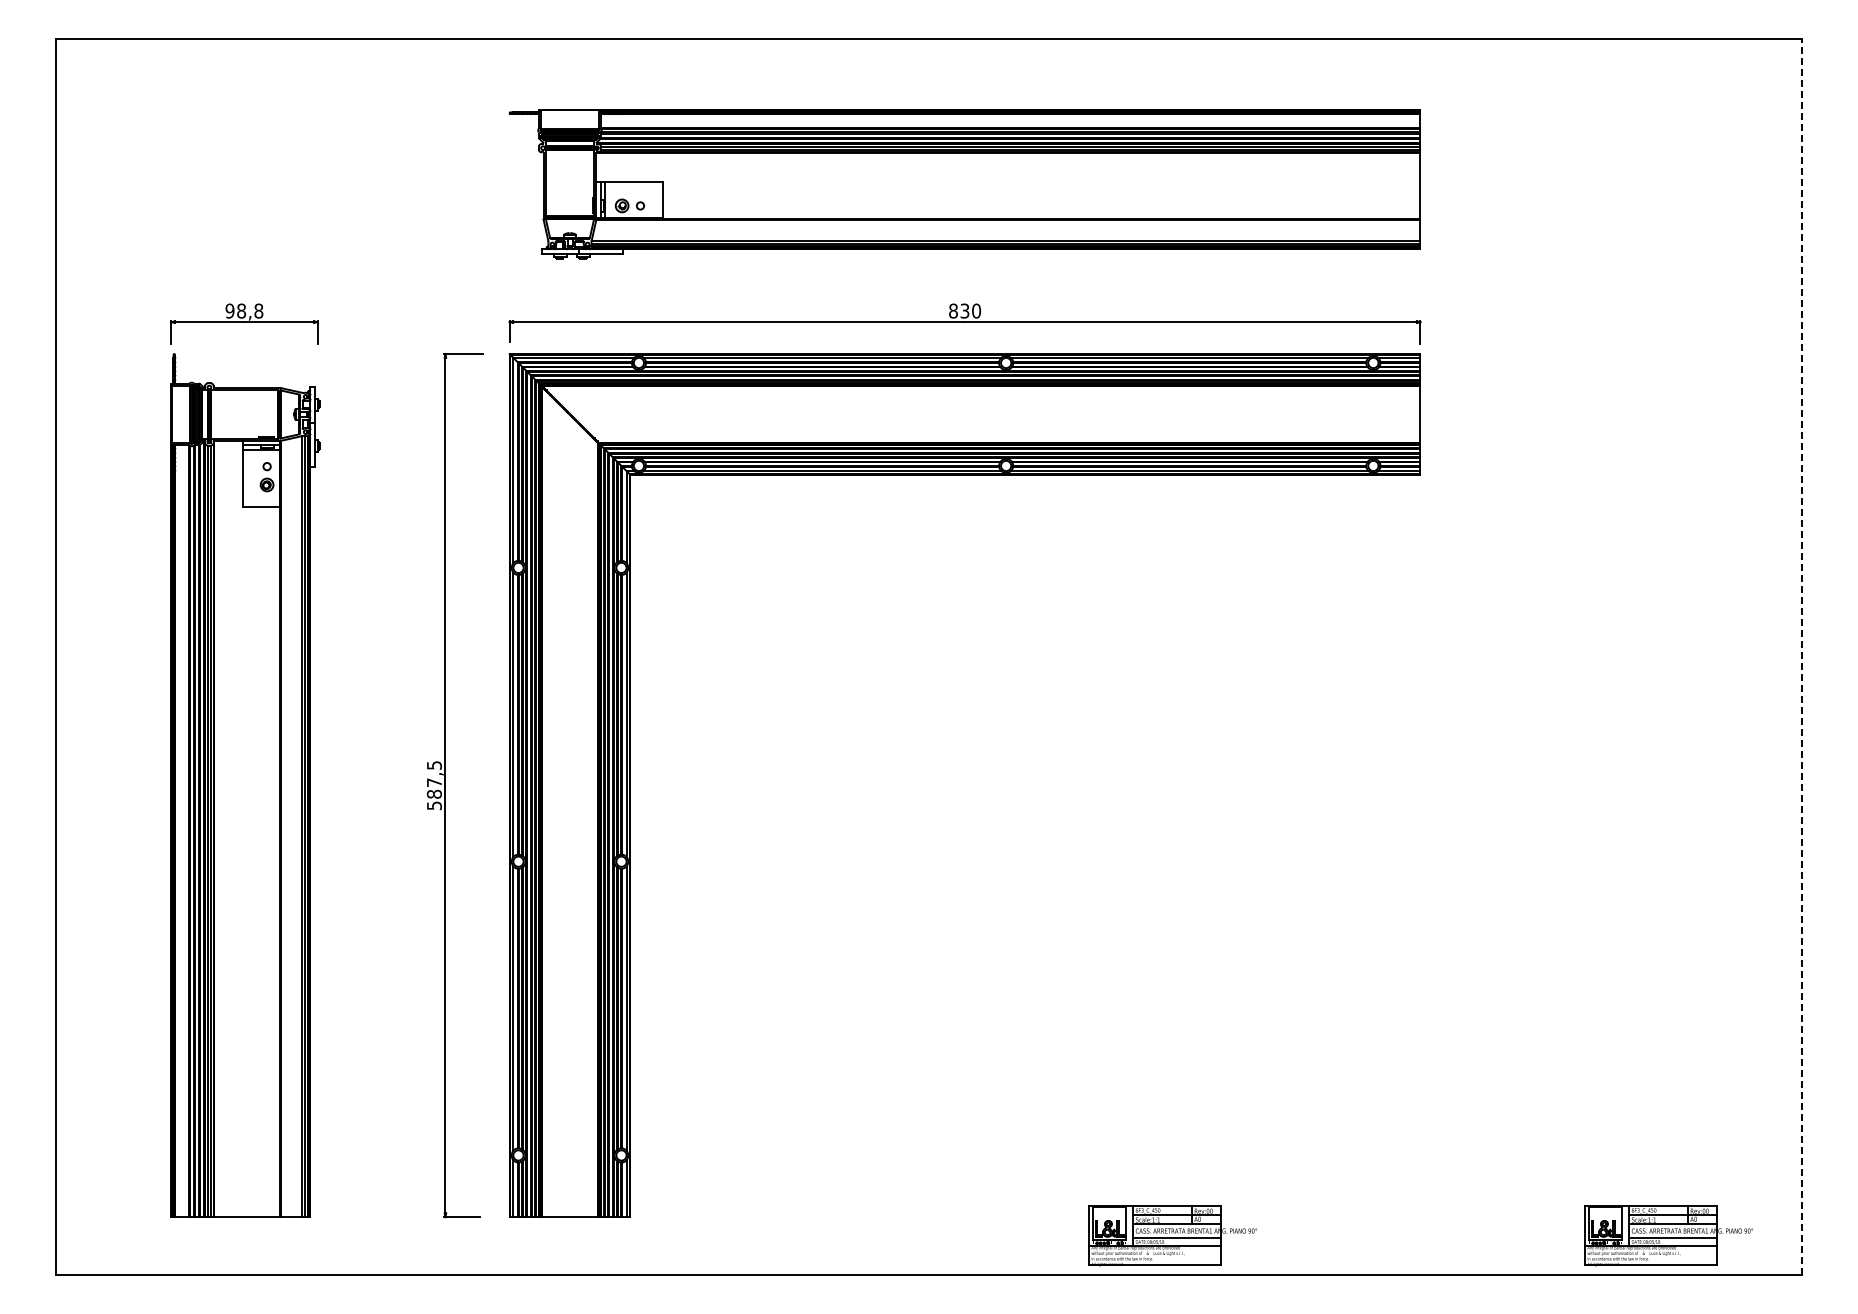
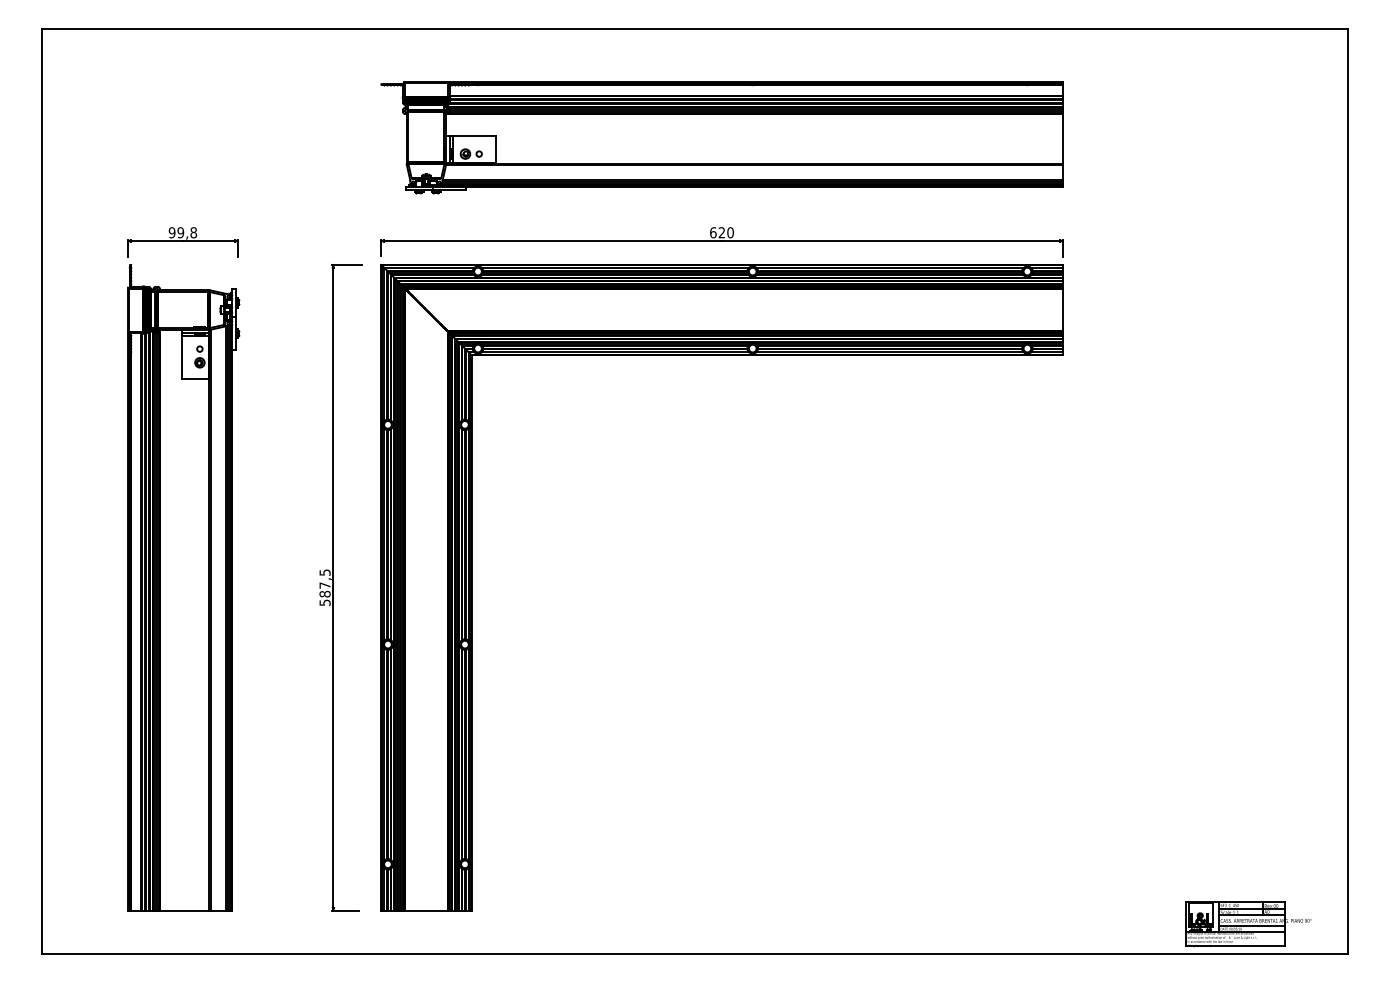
text: (241, 310) -> (180, 232), 98,8 -> 99,8
text: (959, 310) -> (717, 232), 830 -> 620
line: (1802, 657) -> (1348, 491), dashed -> solid
part: (1172, 1235) -> (877, 924), removed

